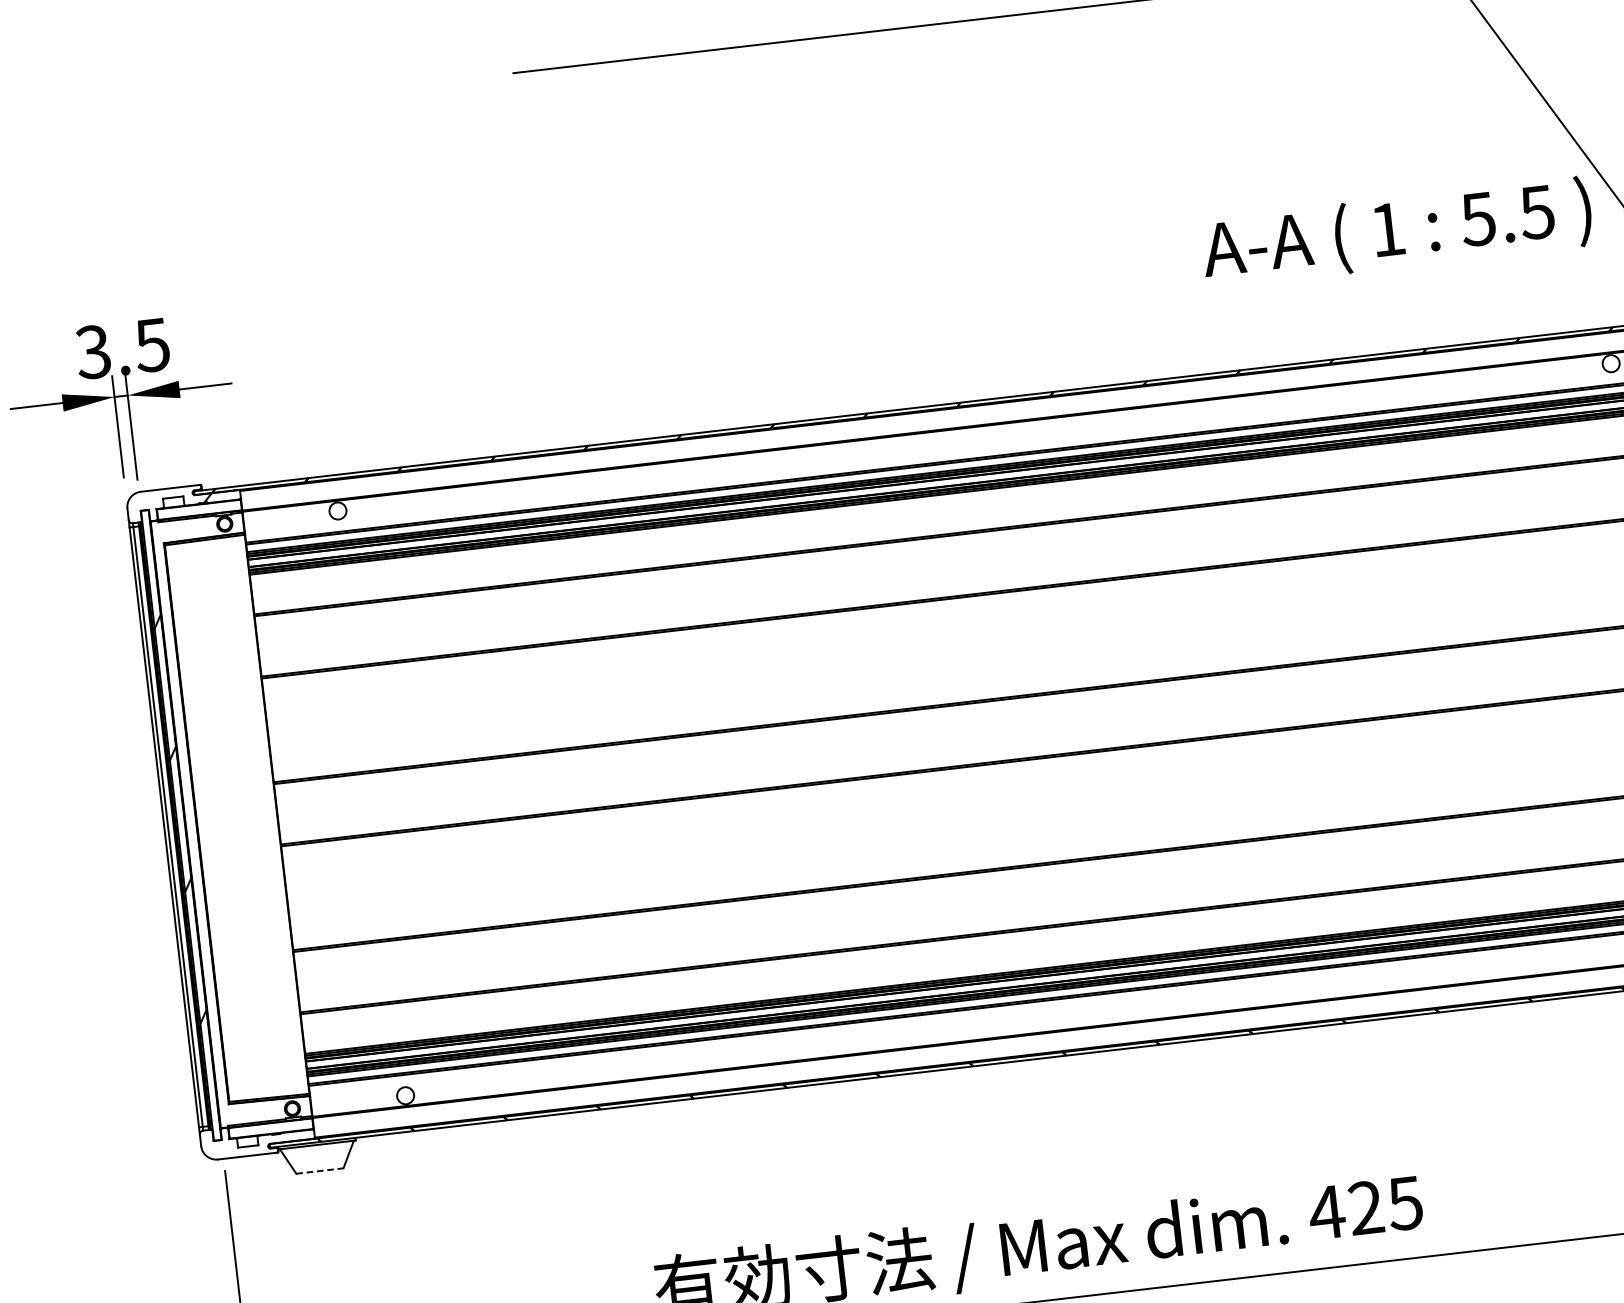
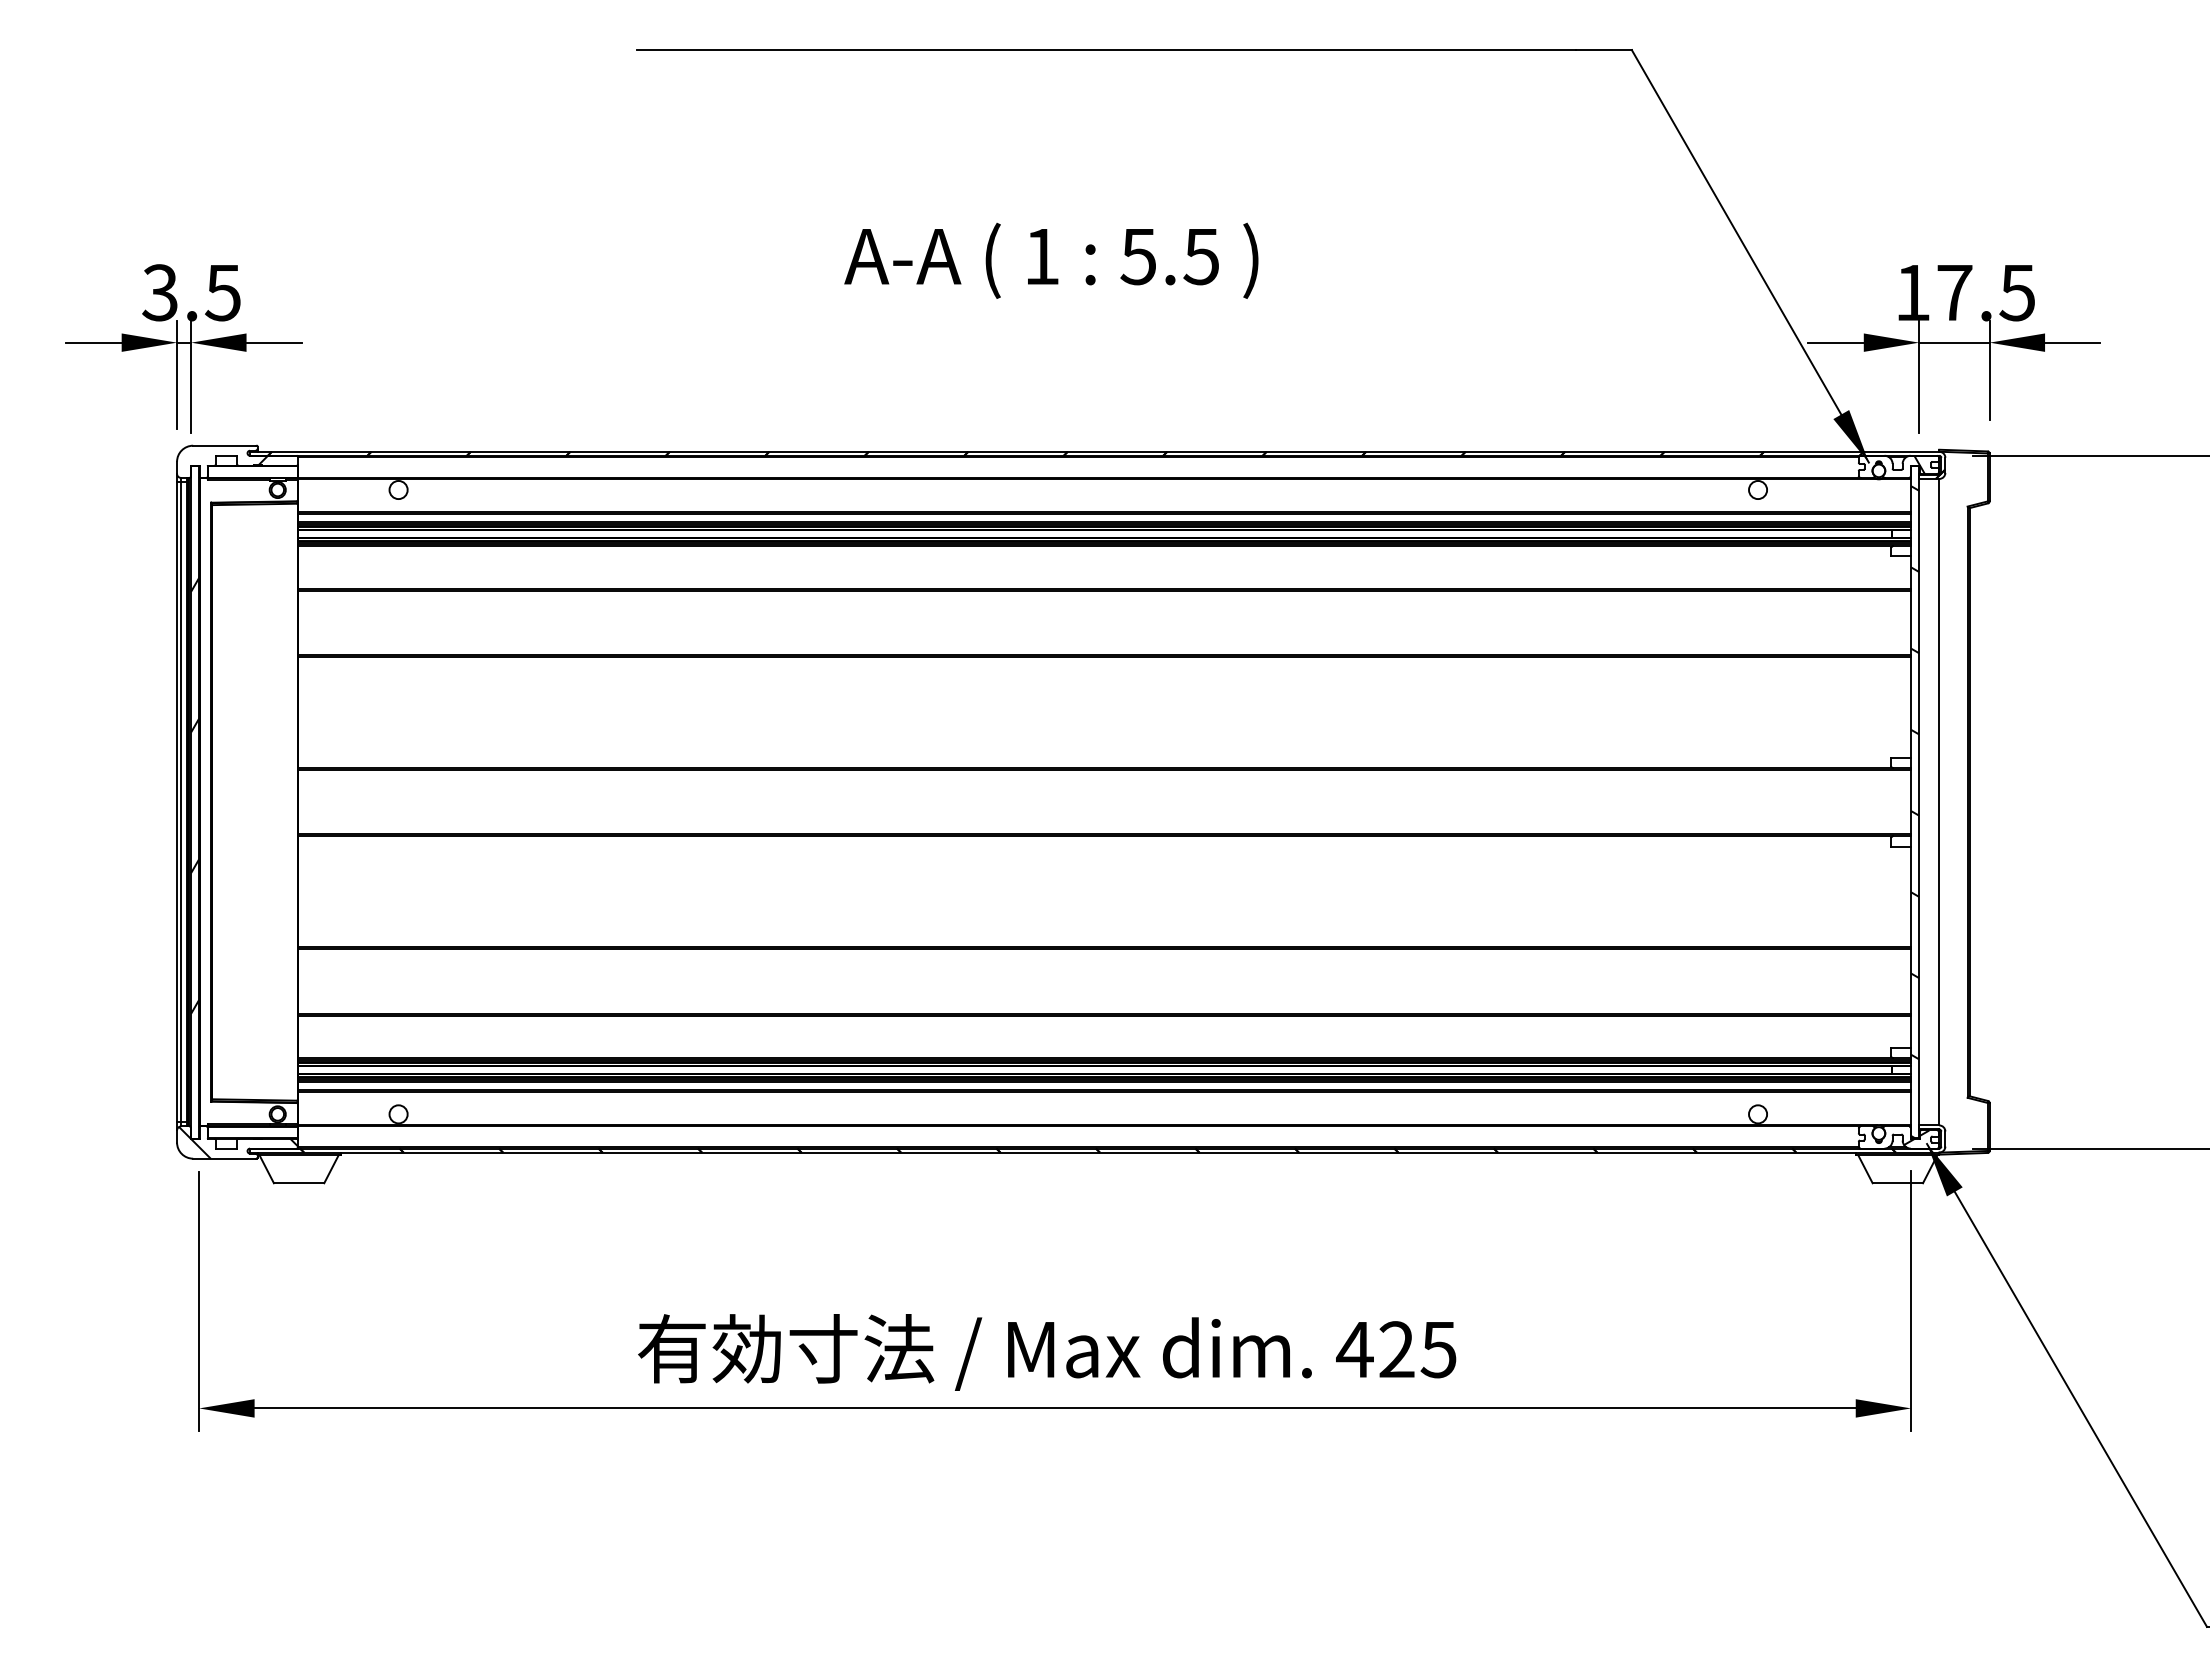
text: (1397, 232) -> (1051, 260), moved
hatch: (258, 1139) -> (238, 1142), added
line: (320, 1171) -> (299, 1183), dashed -> solid

